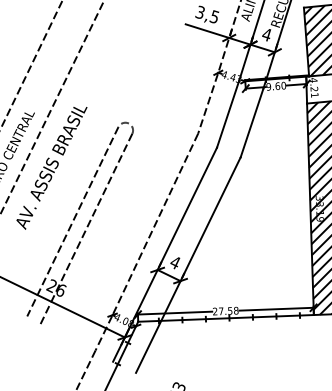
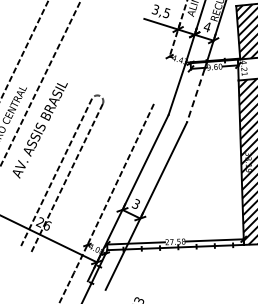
line: (207, 103) -> (161, 80), removed
line: (251, 124) -> (195, 96), solid -> dashed
text: (174, 261) -> (135, 203), 4 -> 3

